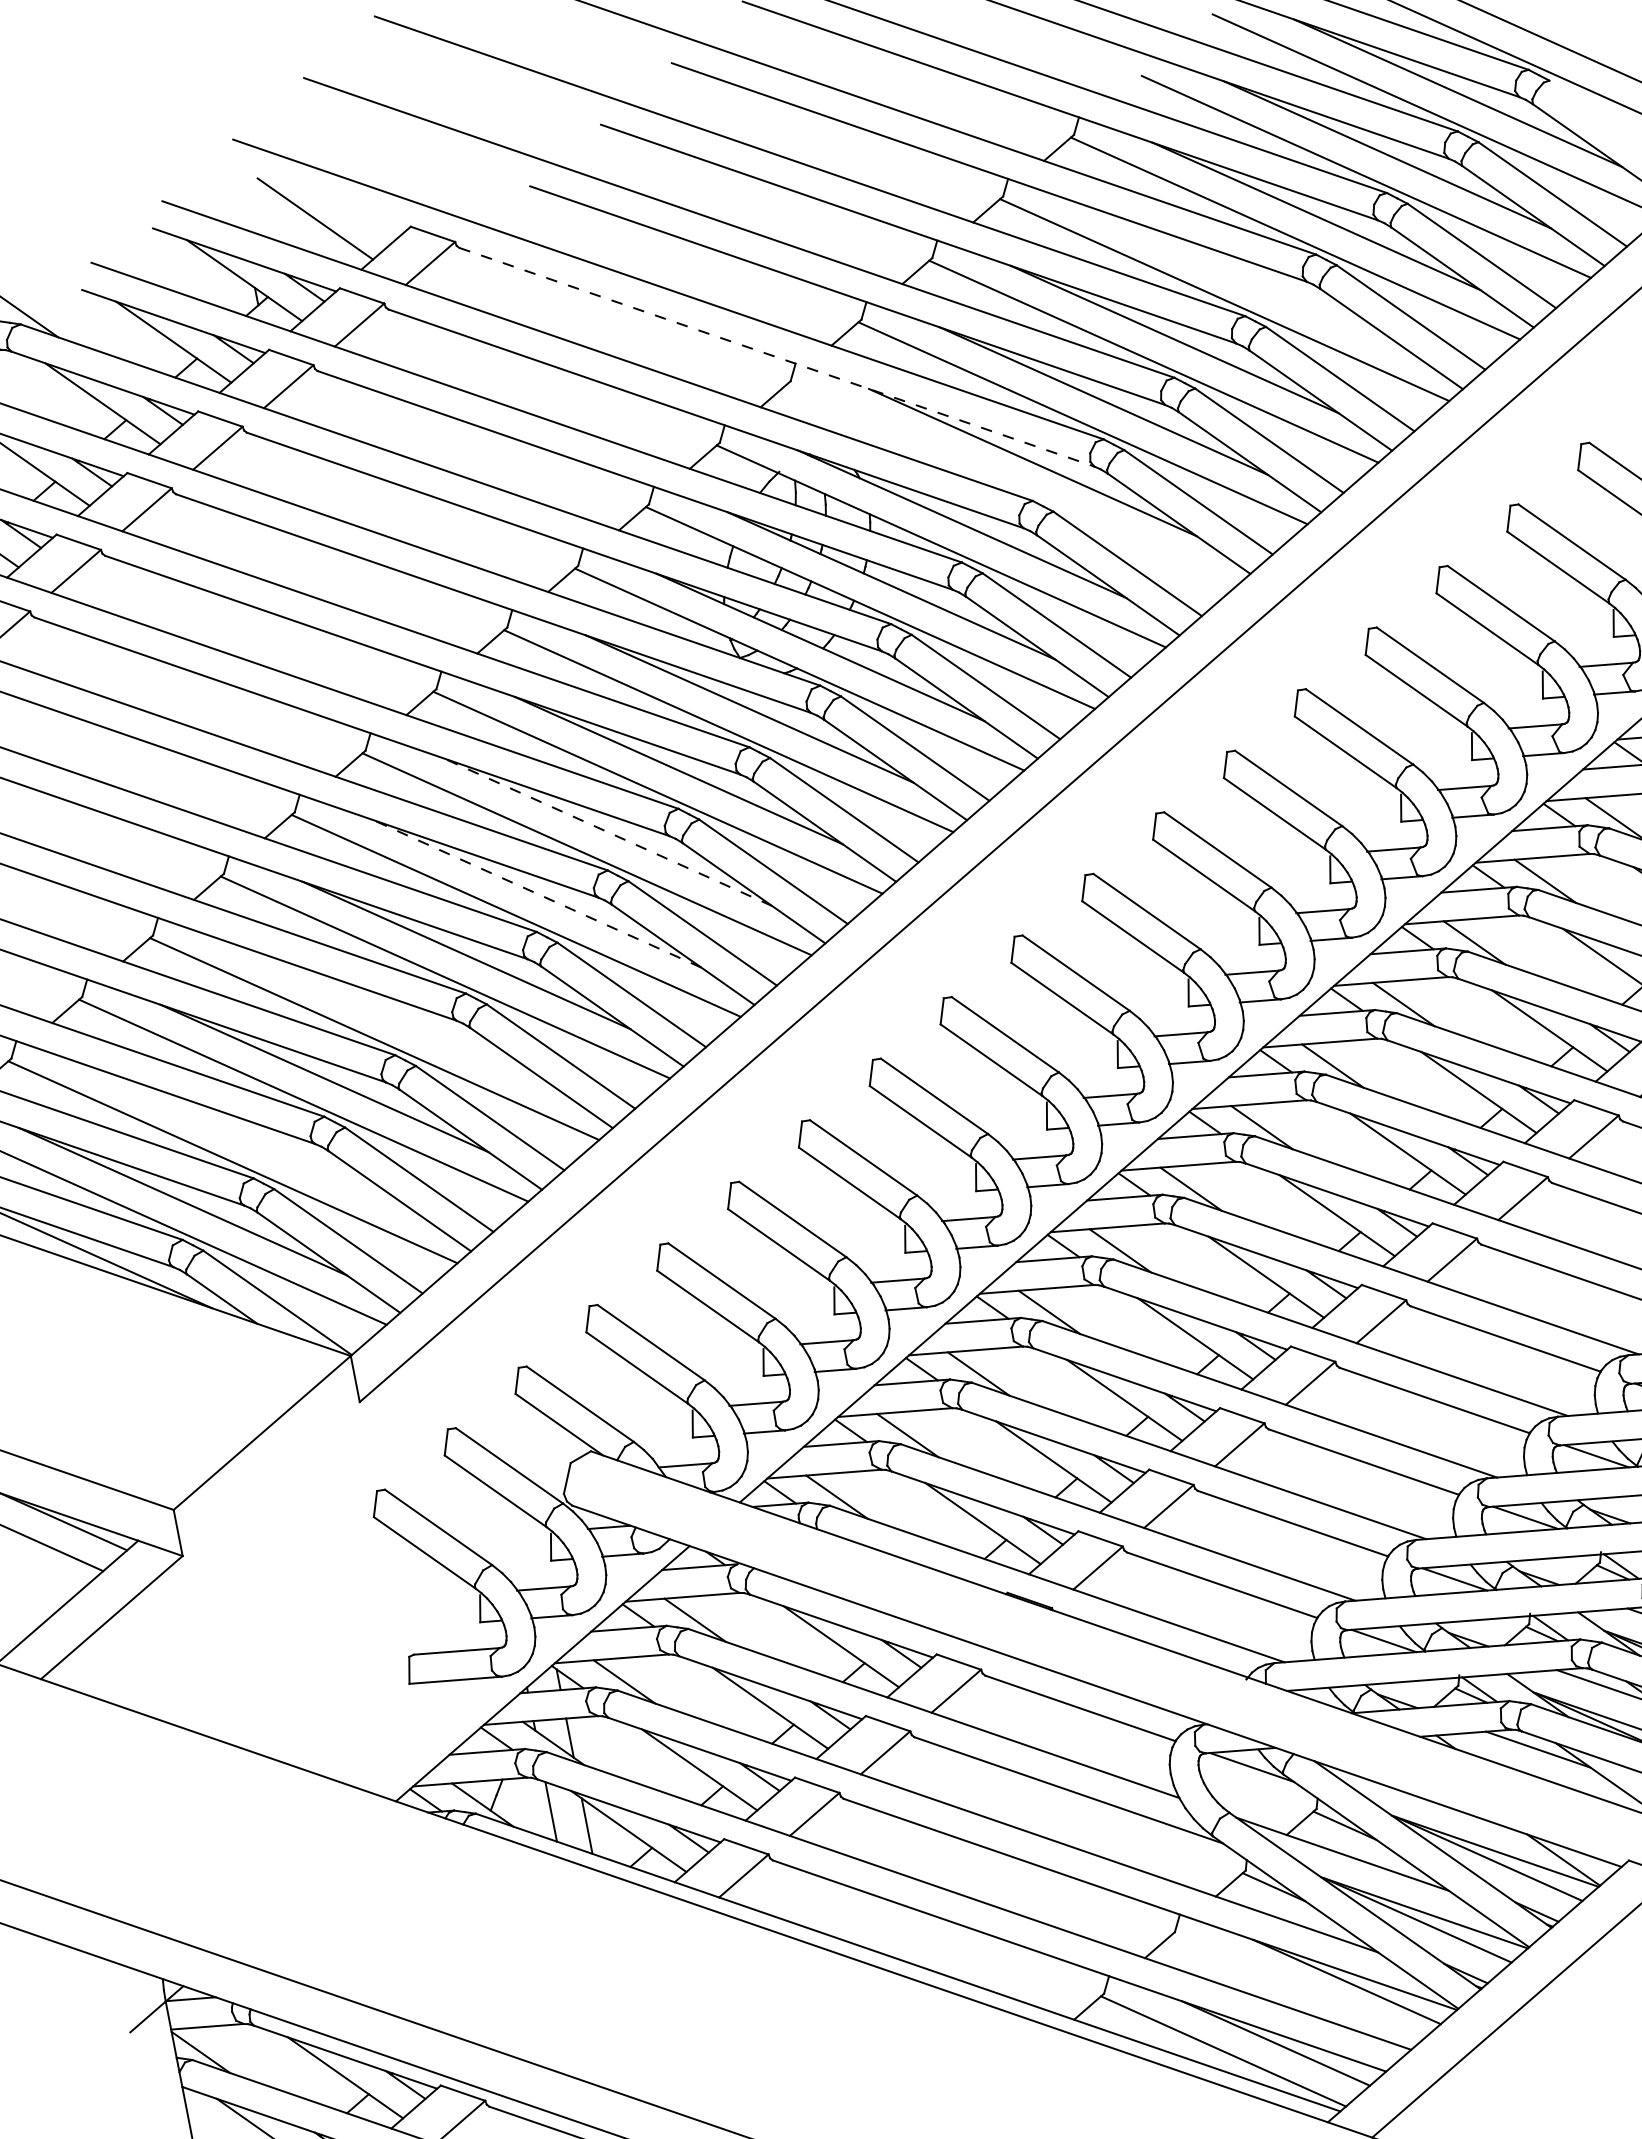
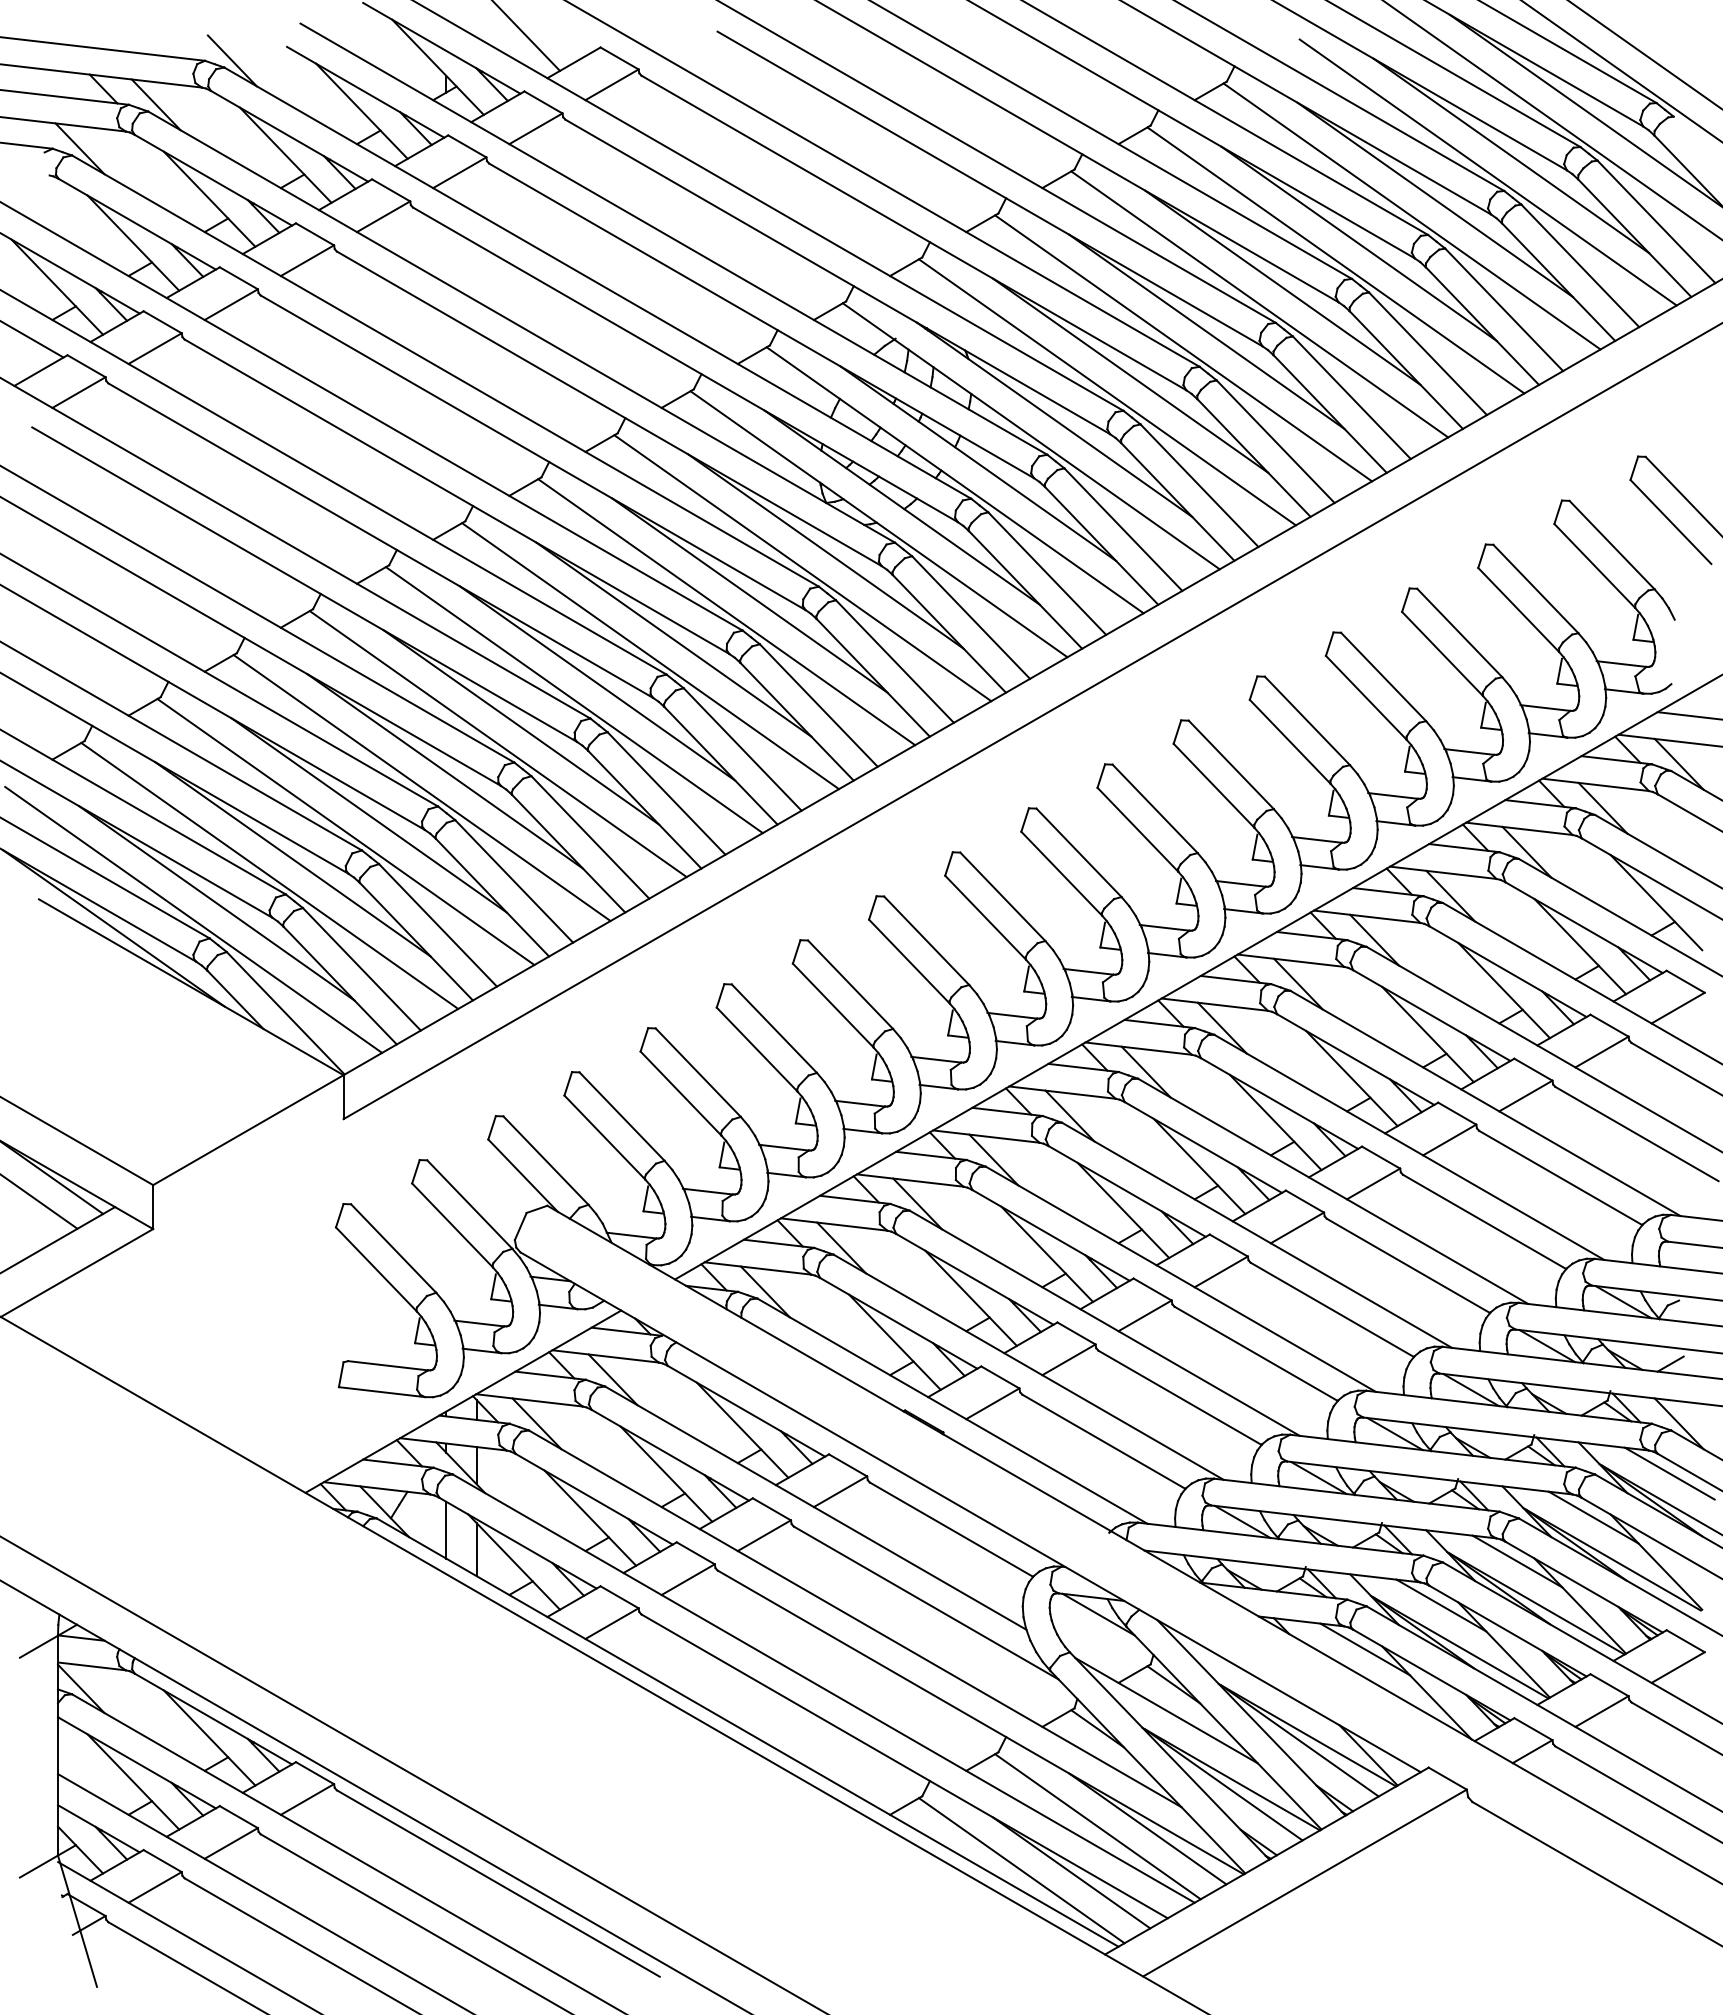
line: (1244, 277) -> (1358, 243), added
line: (776, 356) -> (913, 232), dashed -> solid
line: (1011, 485) -> (1106, 392), added
line: (607, 832) -> (673, 639), dashed -> solid
line: (537, 893) -> (597, 683), dashed -> solid
line: (395, 1016) -> (445, 771), added
line: (253, 1140) -> (292, 859), added
line: (1293, 1989) -> (1097, 1826), added

